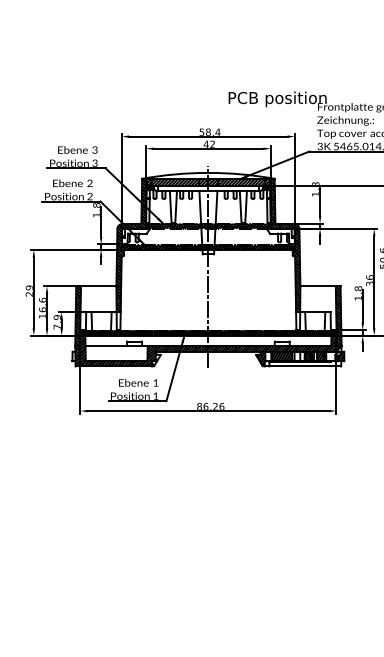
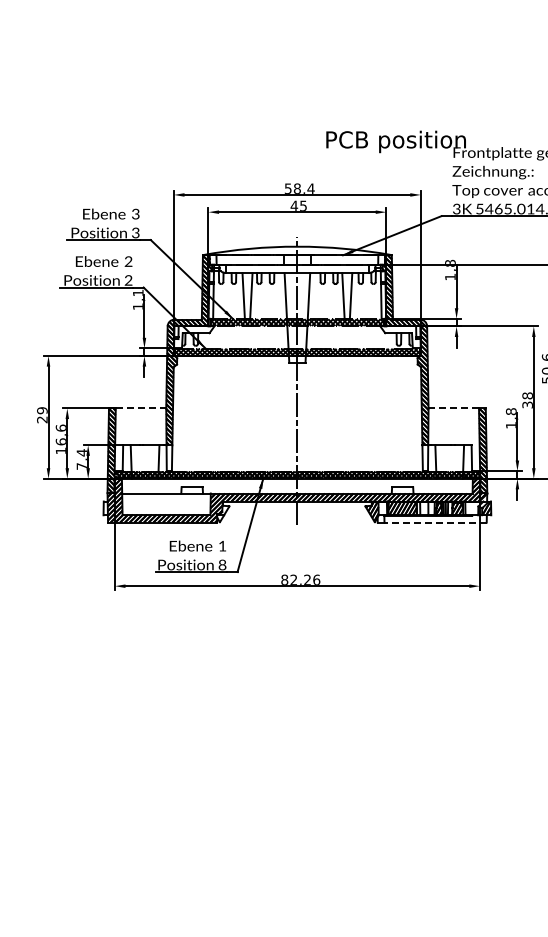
text: (212, 144) -> (303, 205), 42 -> 45
hatch: (208, 181) -> (297, 259), removed
text: (96, 205) -> (137, 292), 1,8 -> 1,1
text: (369, 277) -> (527, 395), 36 -> 38
line: (99, 286) -> (141, 408), solid -> dashed
line: (317, 286) -> (453, 408), solid -> dashed
text: (56, 317) -> (81, 452), 7,9 -> 7,4
line: (305, 366) -> (435, 522), solid -> dashed
text: (155, 395) -> (222, 564), 1 -> 8
text: (205, 406) -> (293, 579), 86,26 -> 82,26

